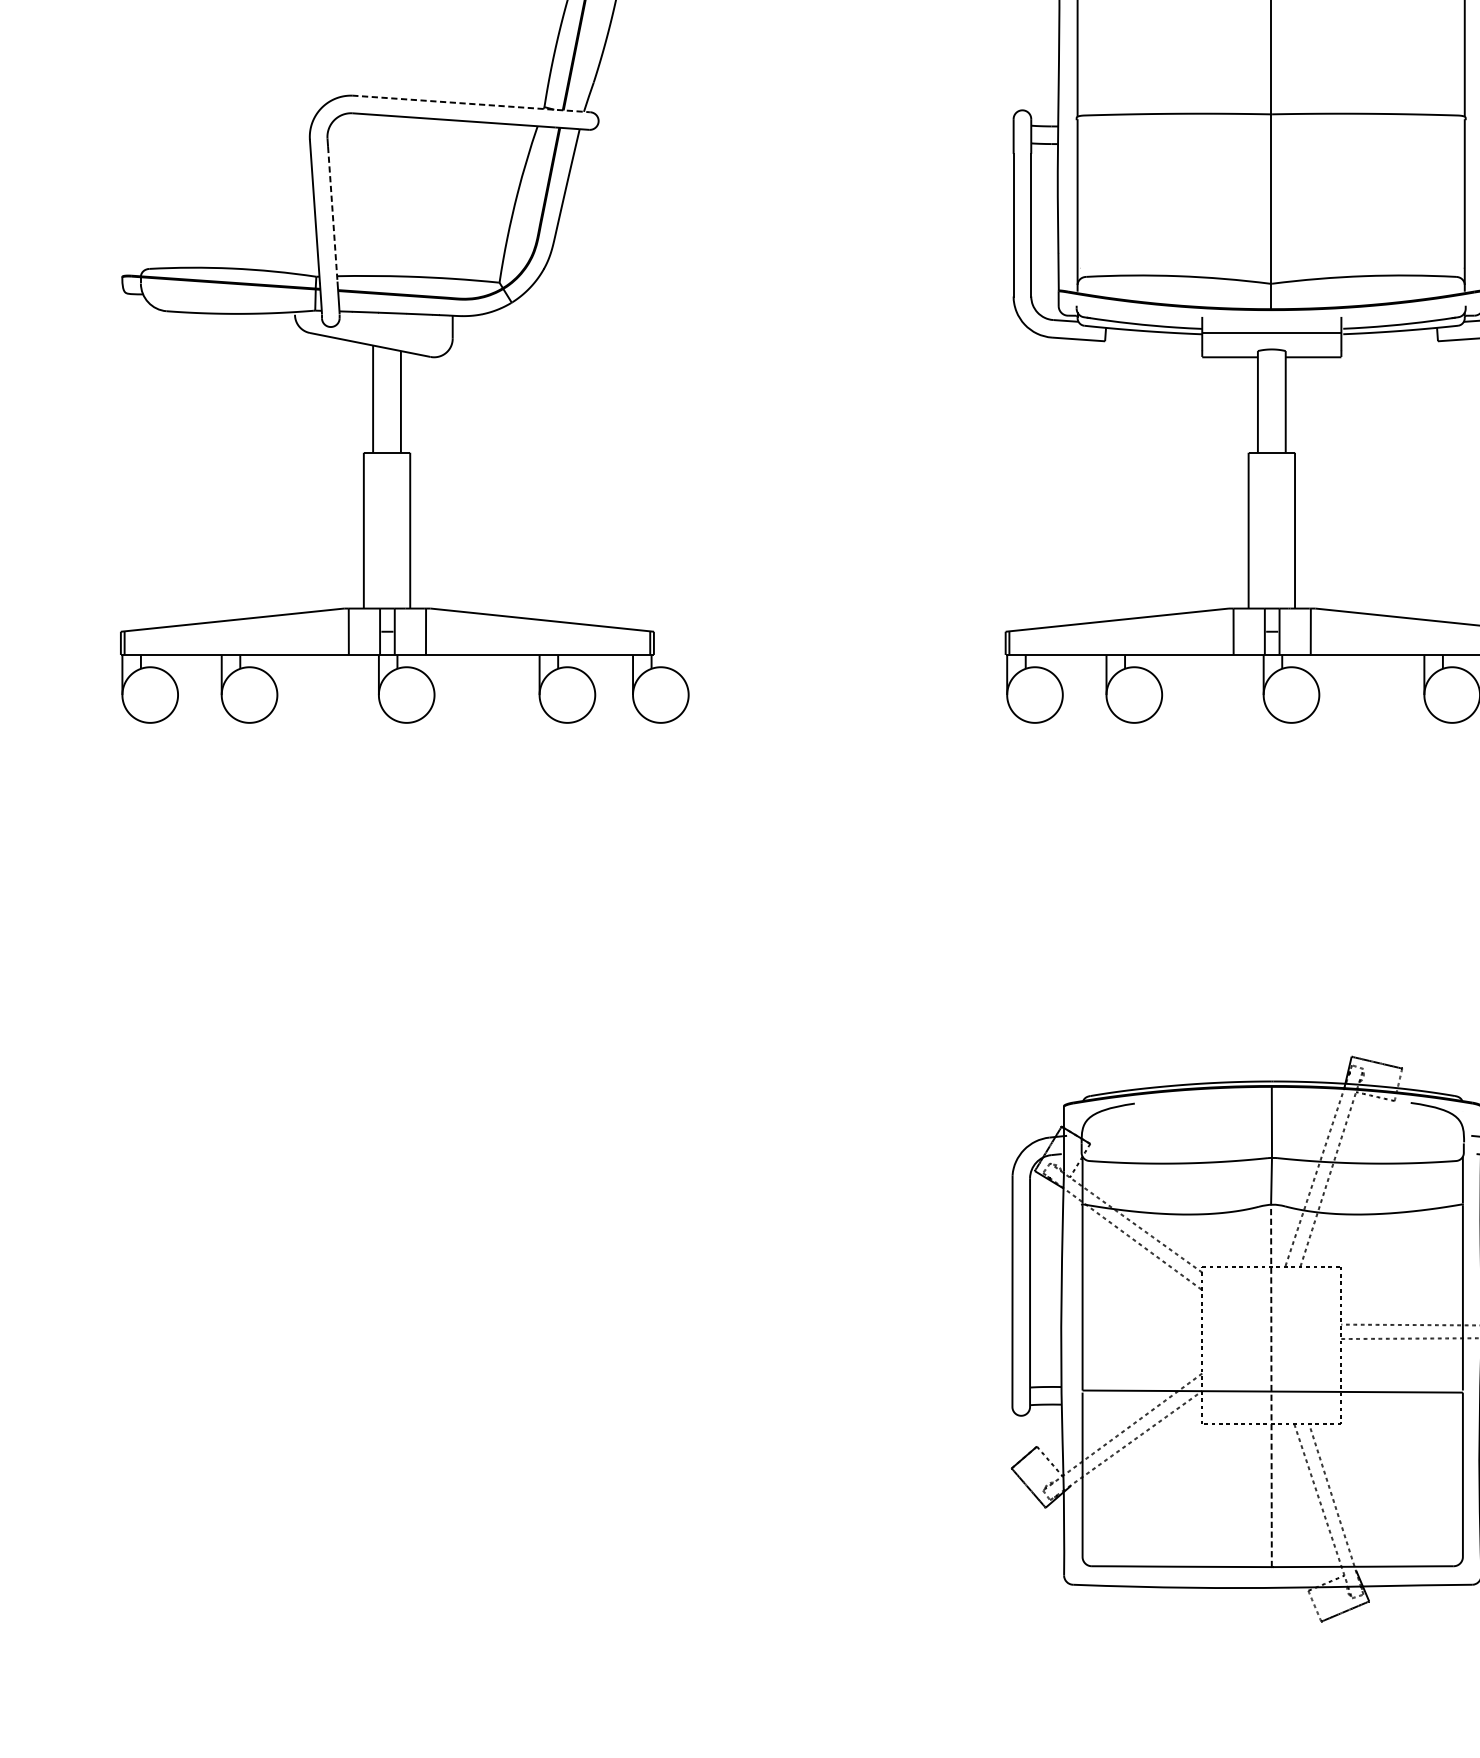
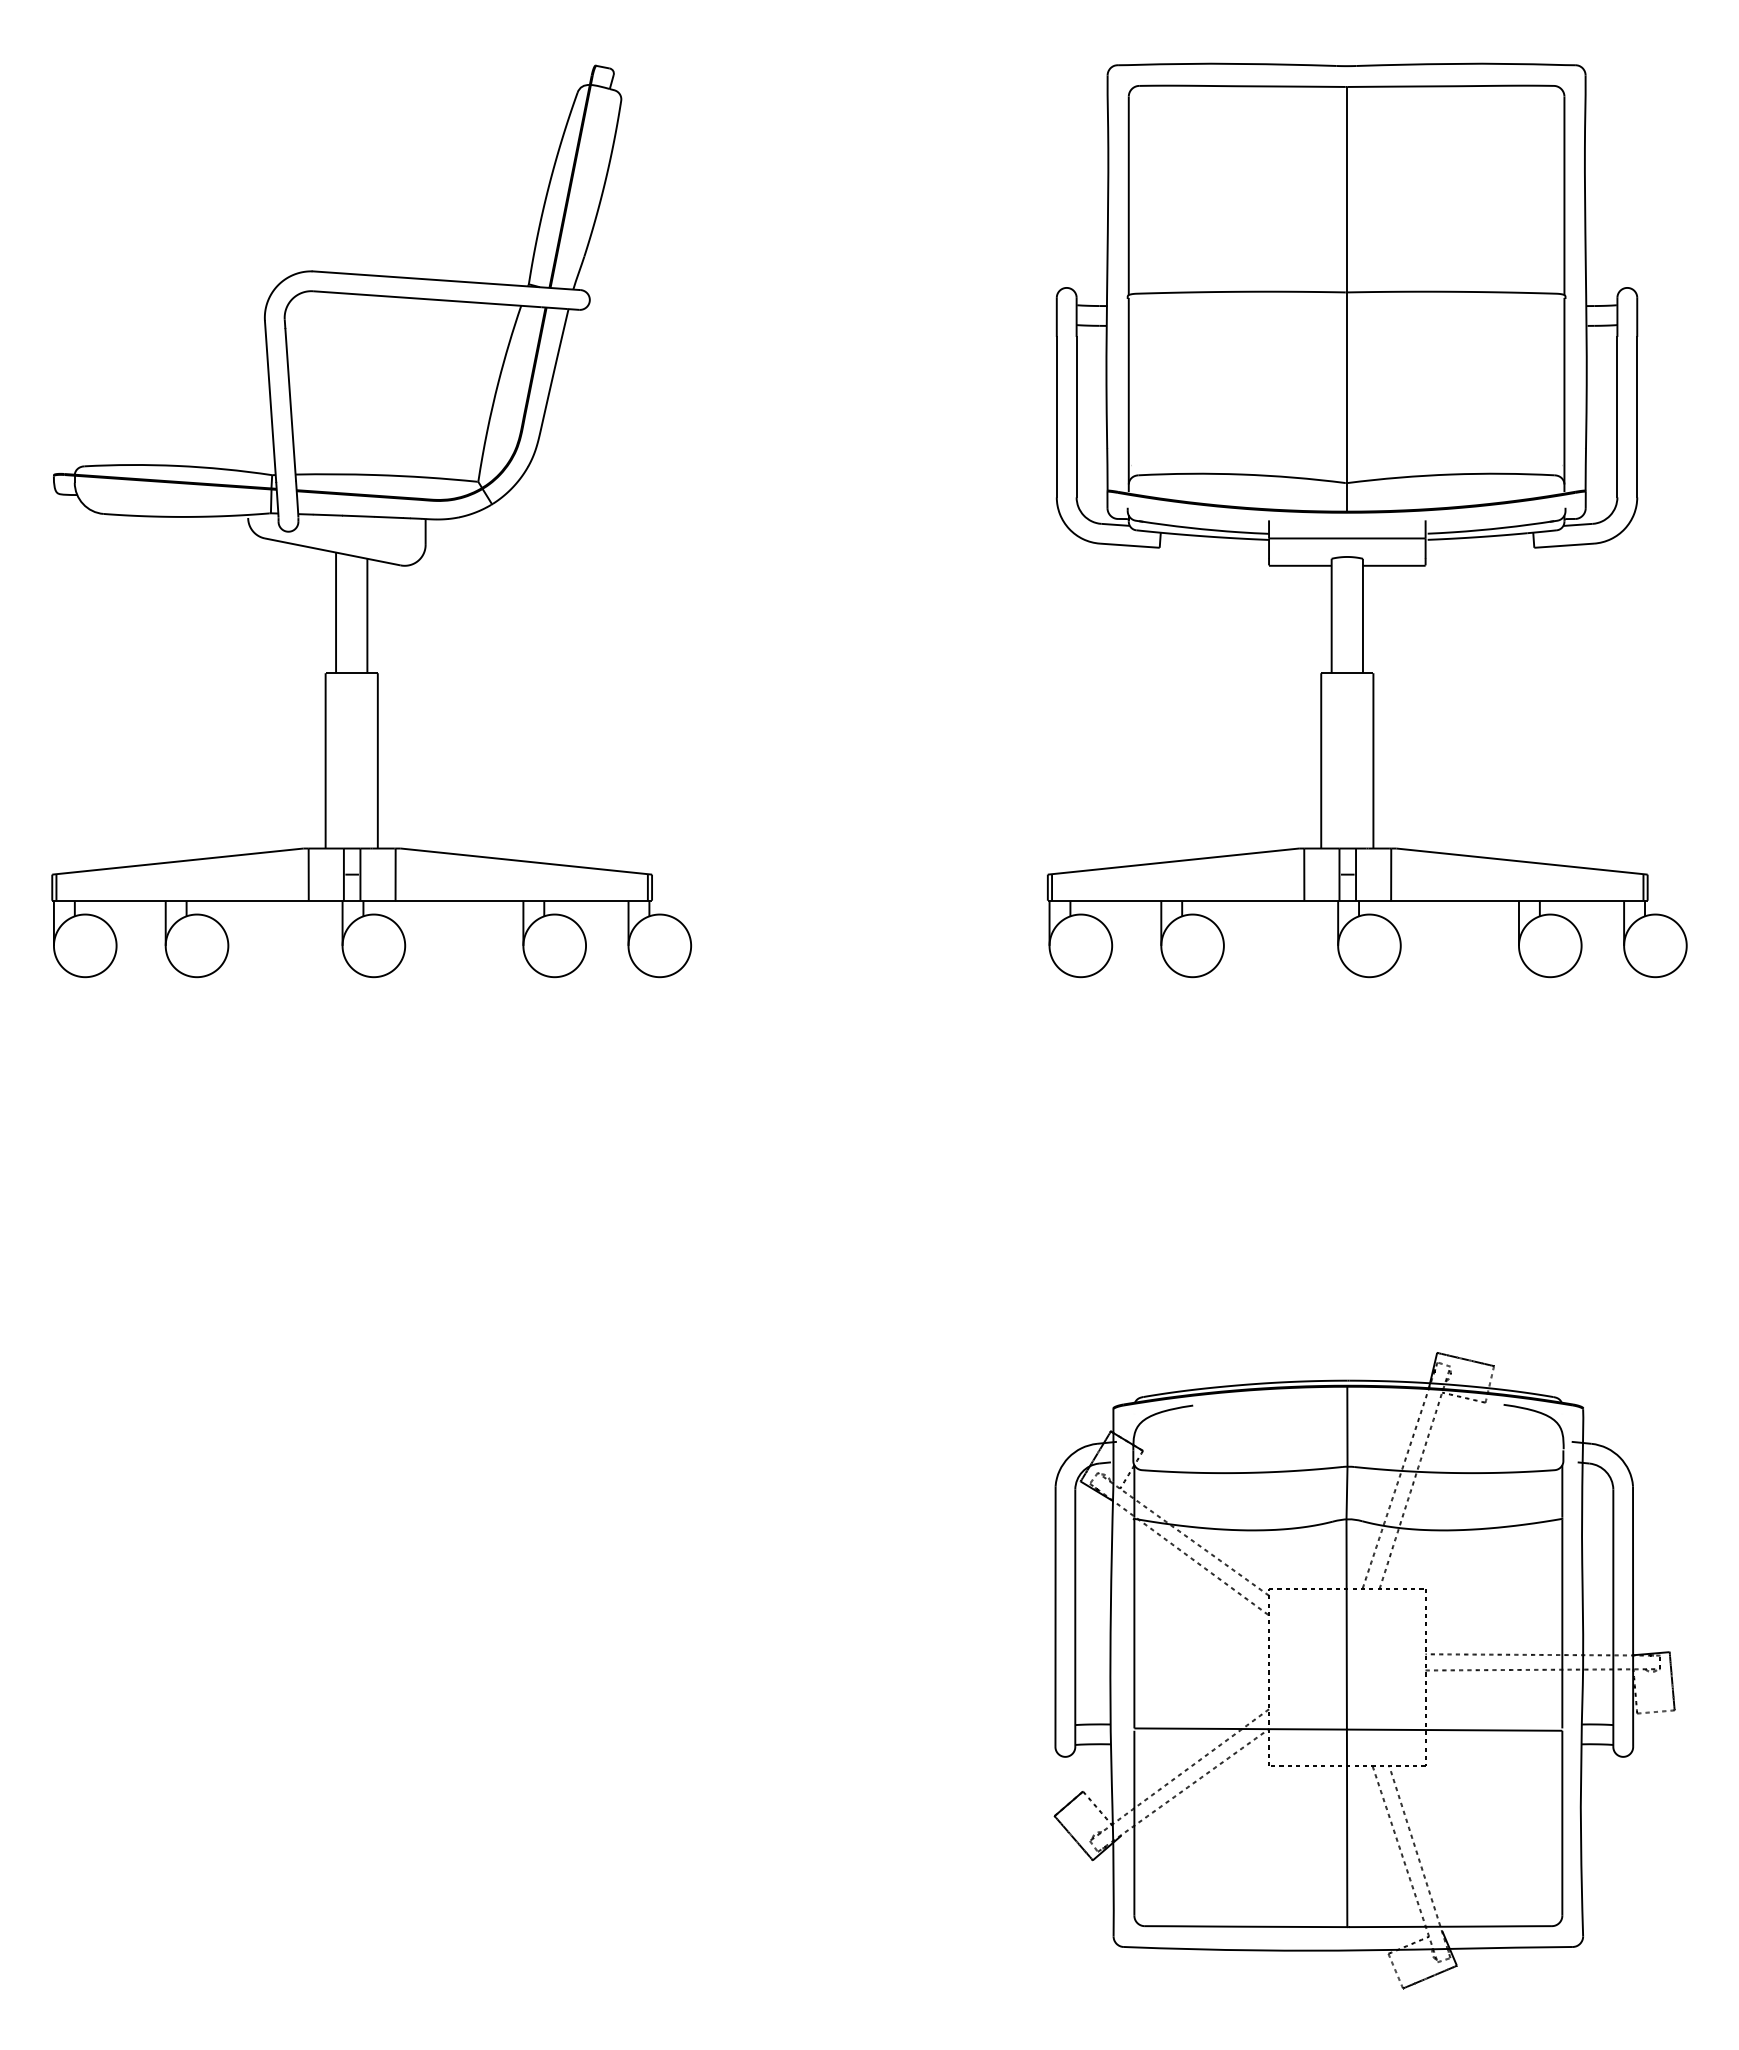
line: (470, 103) -> (445, 280), dashed -> solid
line: (332, 213) -> (290, 404), dashed -> solid
line: (1271, 1386) -> (1346, 1723), dashed -> solid

